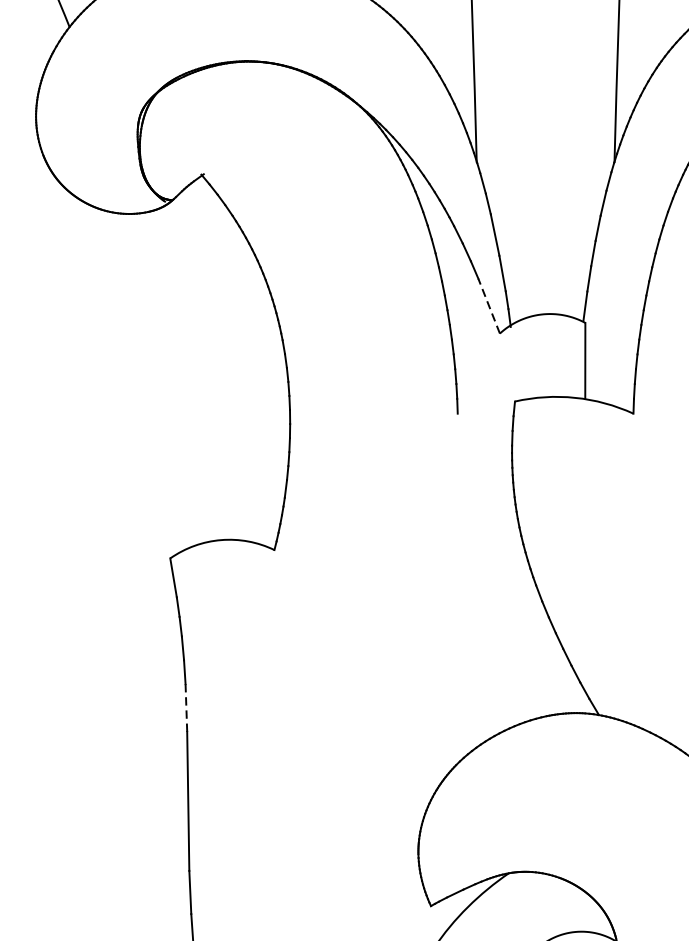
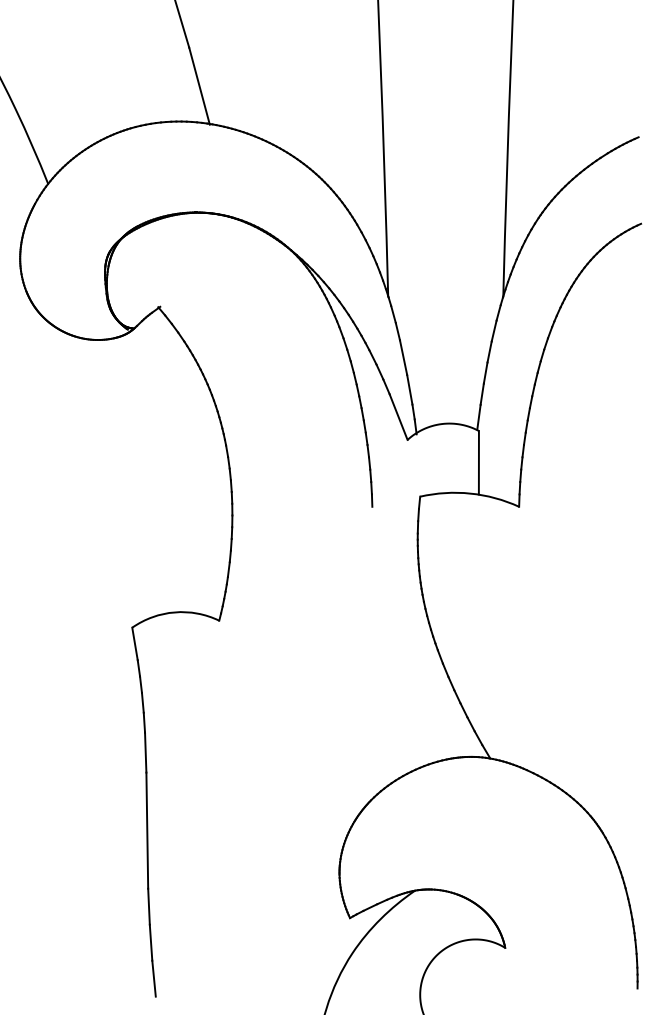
line: (489, 306) -> (398, 417), dashed -> solid
line: (186, 707) -> (145, 752), dashed -> solid

